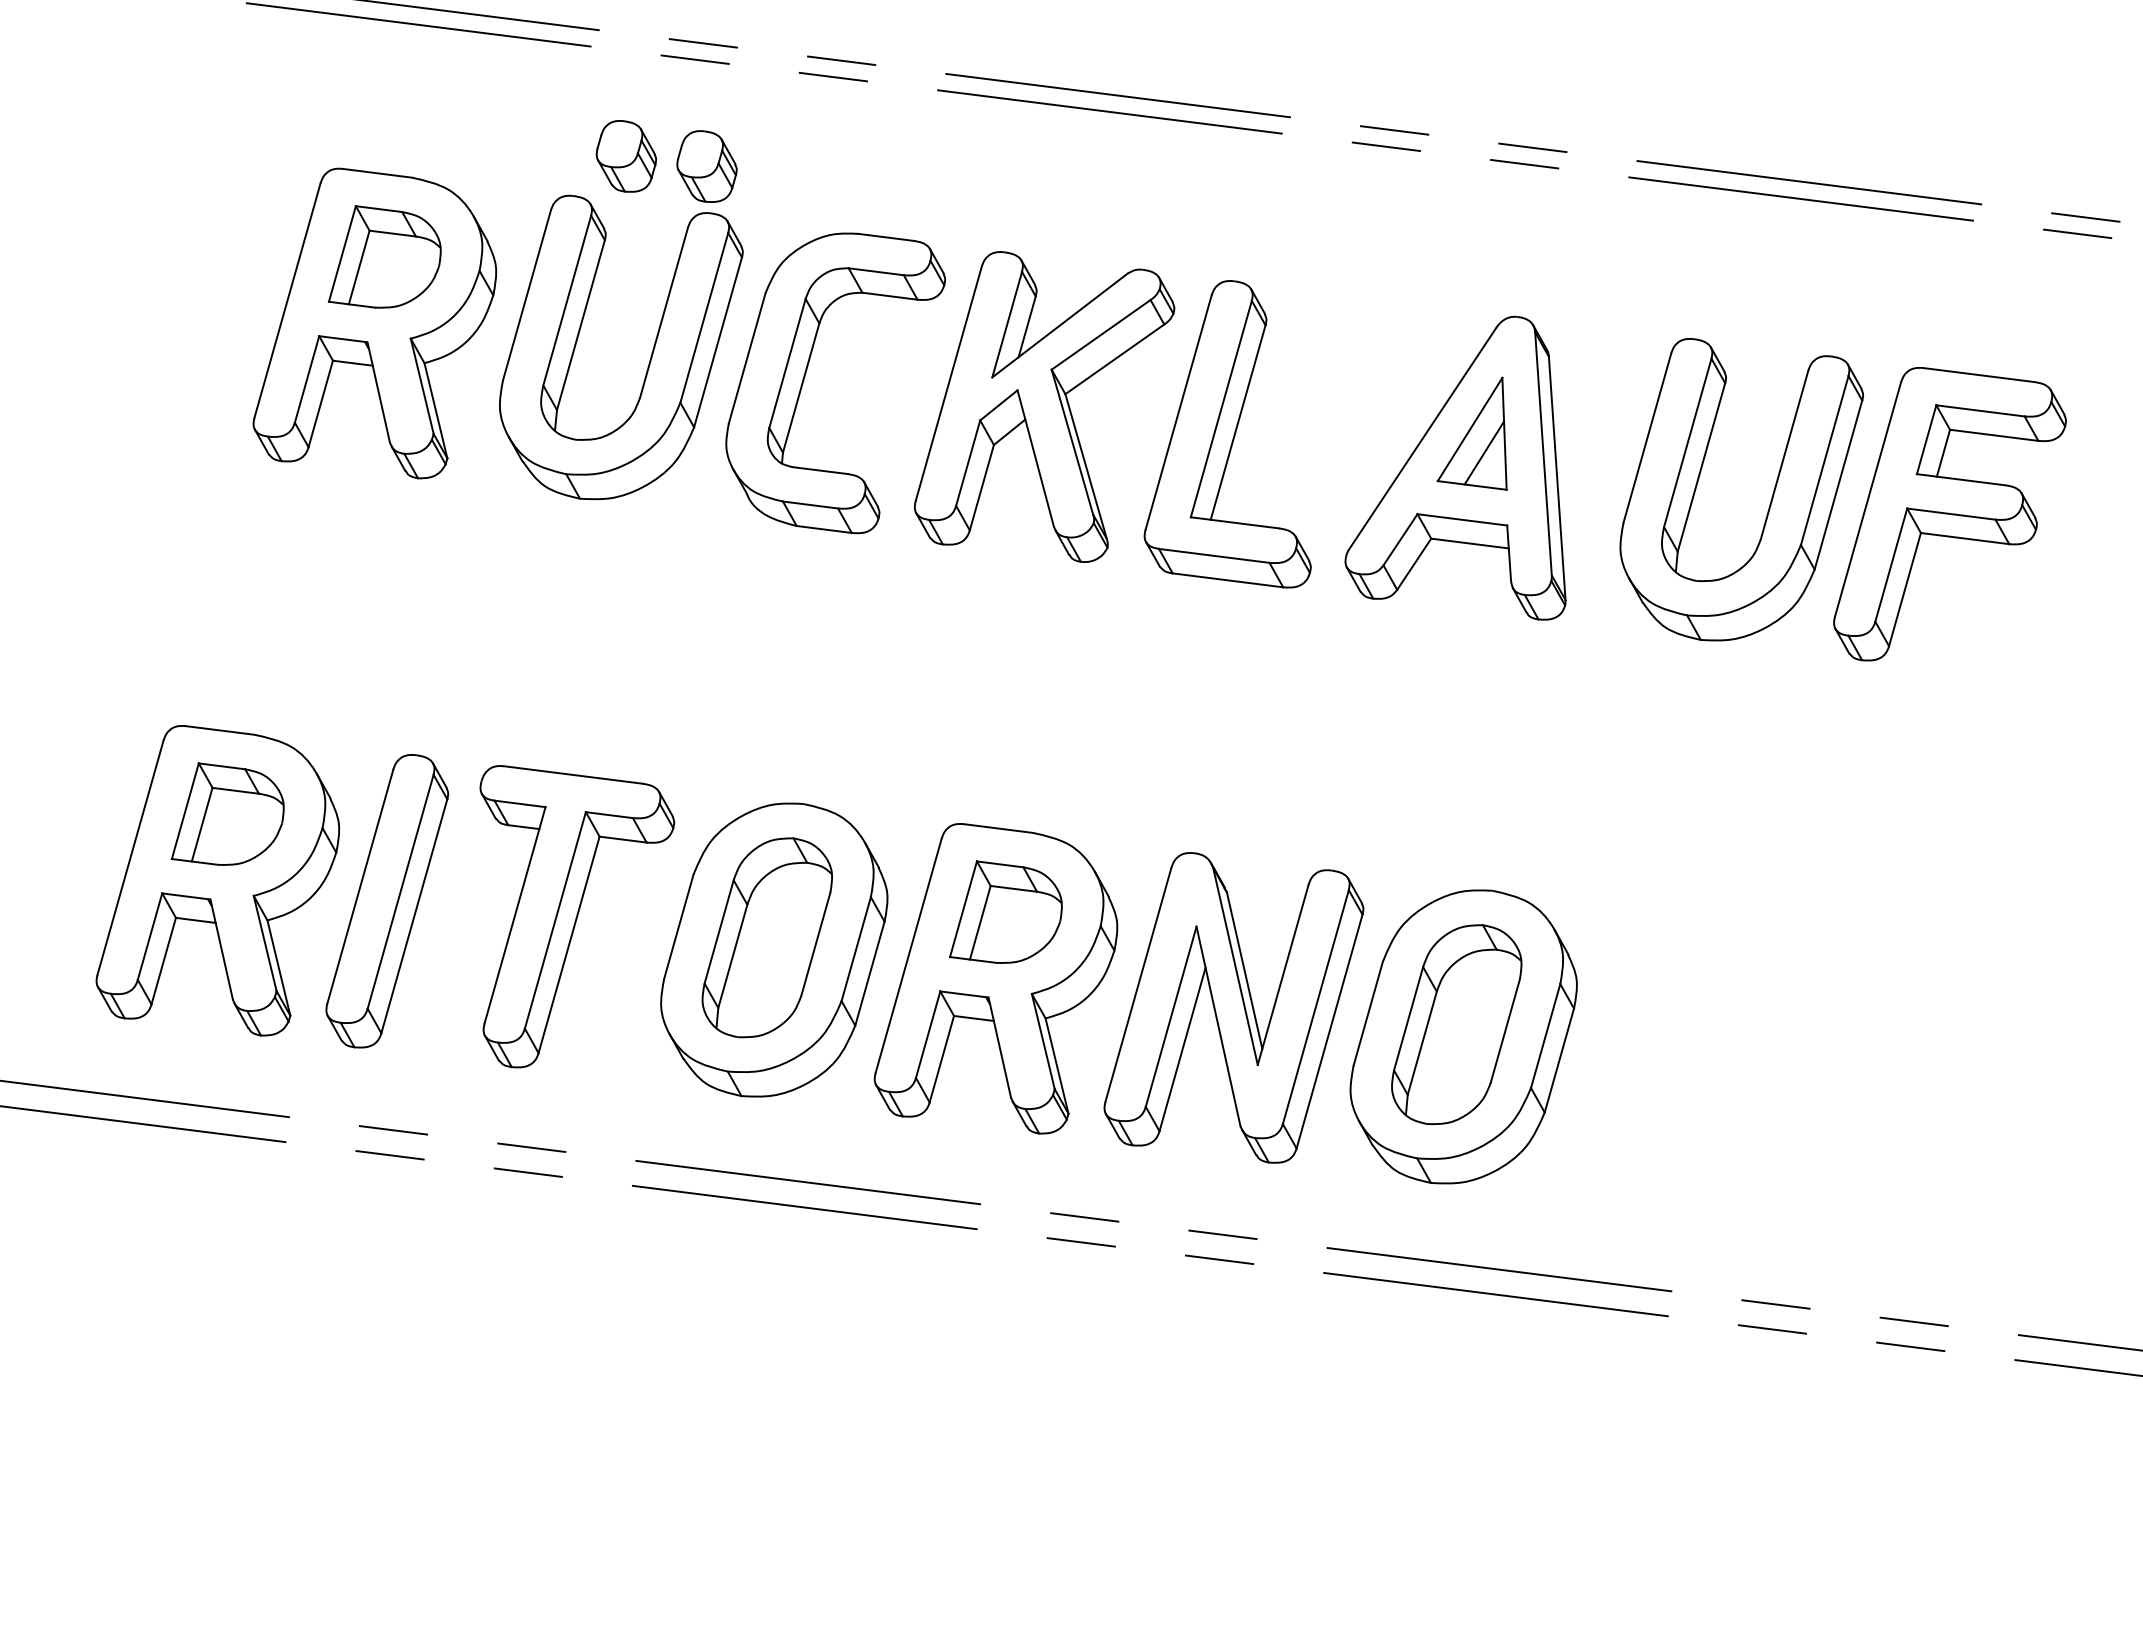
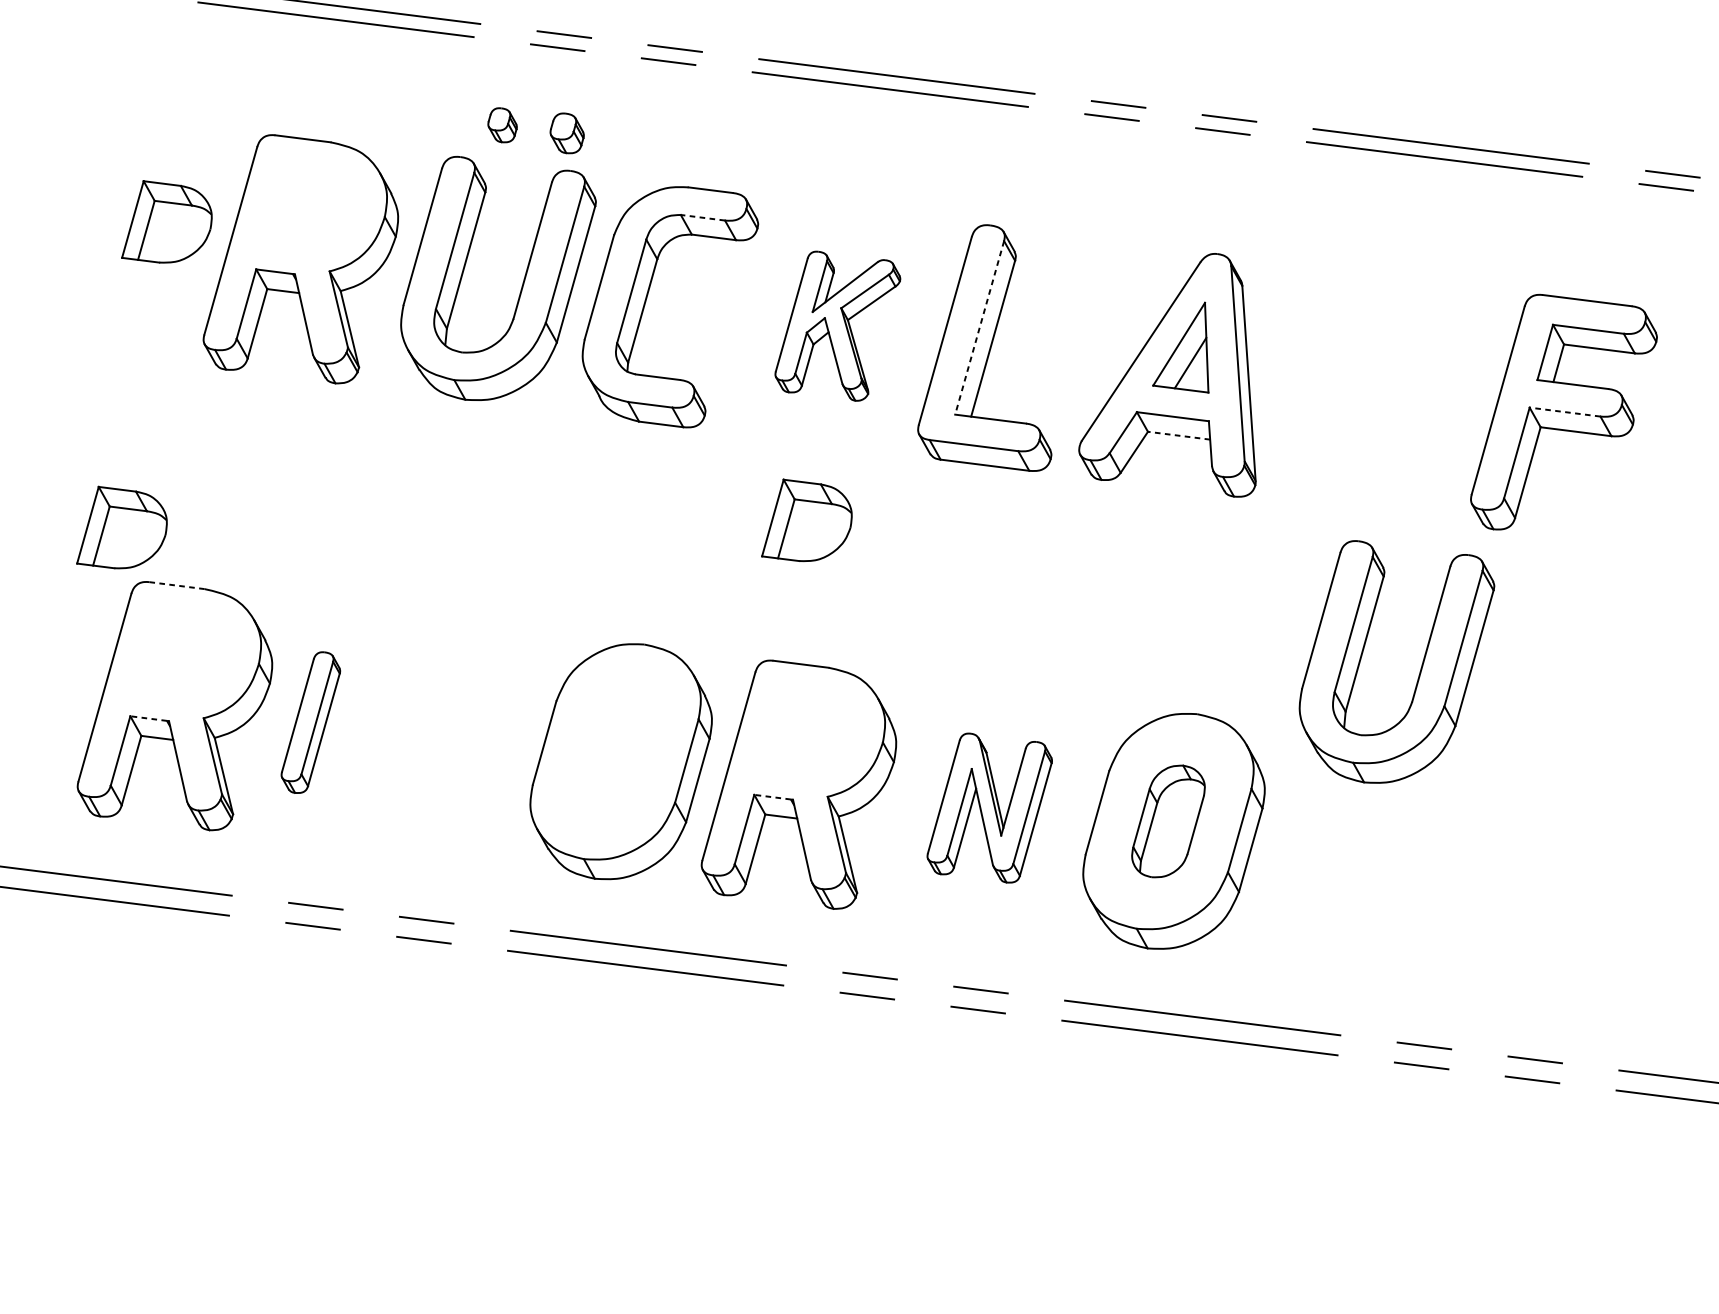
part: (626, 156) -> (502, 125), size x0.6
part: (706, 166) -> (566, 133), size x0.7
part: (384, 256) -> (166, 221), moved
line: (876, 271) -> (703, 217), solid -> dashed
part: (1044, 406) -> (837, 325), size x0.6
line: (1221, 409) -> (979, 328), solid -> dashed
part: (1770, 500) -> (1420, 670), moved
line: (1951, 514) -> (1565, 412), solid -> dashed
line: (1469, 543) -> (1178, 435), solid -> dashed
line: (220, 730) -> (177, 585), solid -> dashed
part: (227, 813) -> (121, 527), moved
line: (184, 896) -> (148, 718), solid -> dashed
part: (387, 901) -> (311, 722), size x0.6
part: (1005, 911) -> (806, 519), moved
part: (577, 916) -> (463, 734), removed
part: (766, 937) -> (614, 751), removed
line: (962, 994) -> (772, 797), solid -> dashed
part: (1233, 1007) -> (989, 807), size x0.6
part: (1456, 1024) -> (1168, 821), size x0.7

